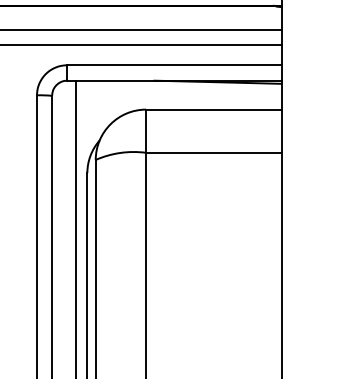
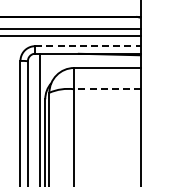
line: (175, 65) -> (88, 46), solid -> dashed
line: (213, 153) -> (107, 89), solid -> dashed

